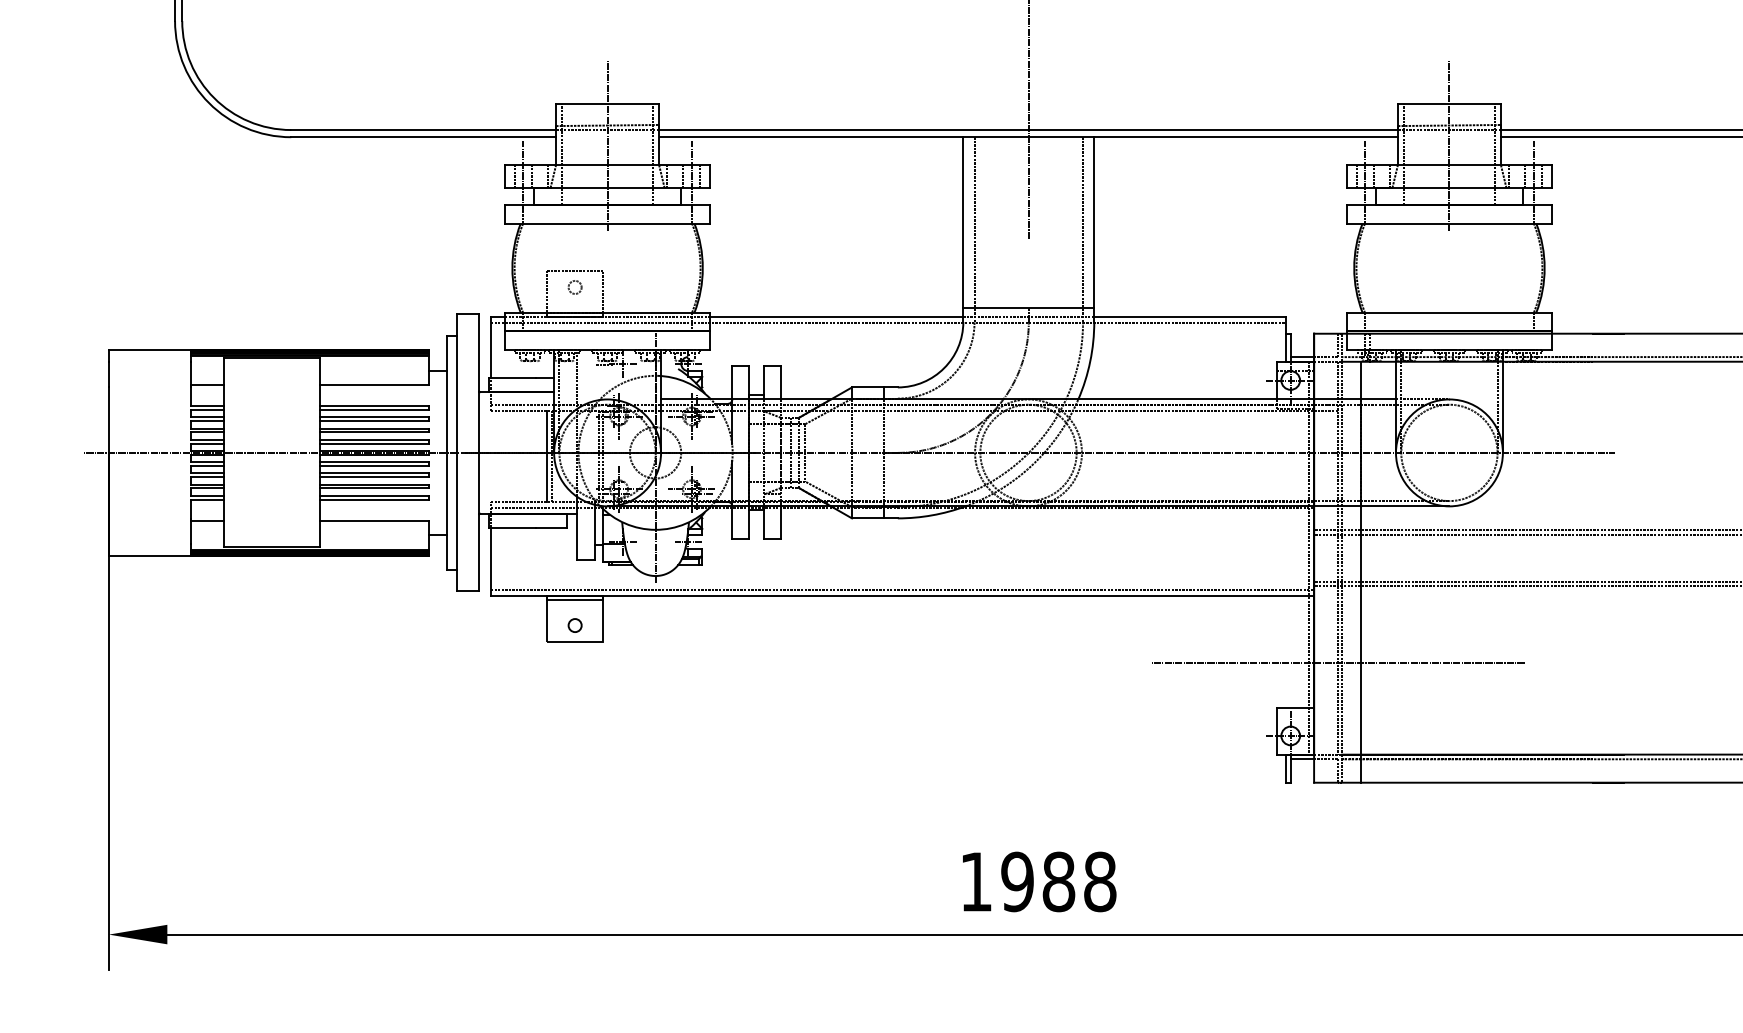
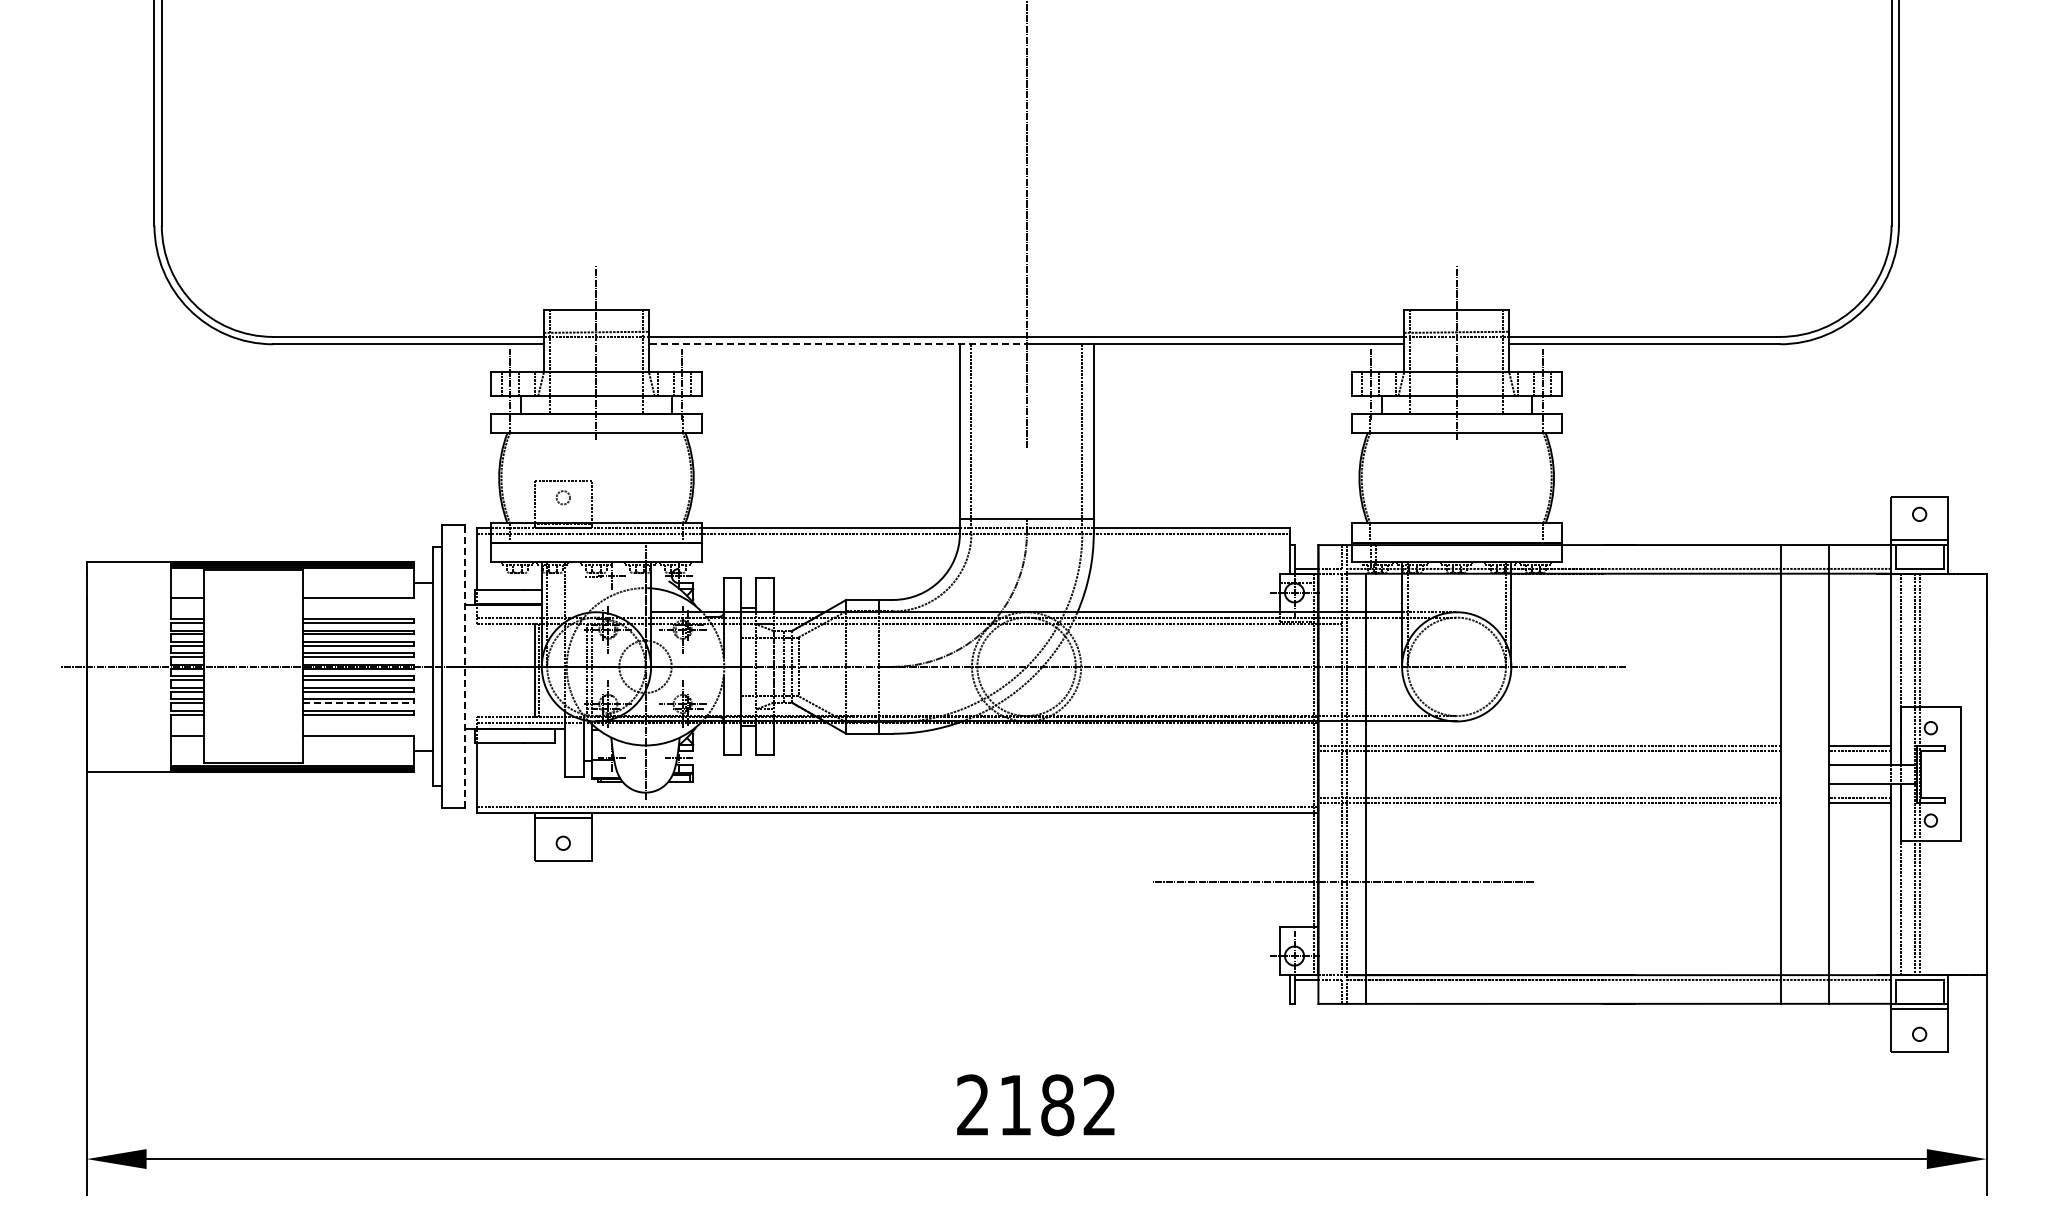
line: (844, 137) -> (838, 344), solid -> dashed
line: (479, 452) -> (465, 666), solid -> dashed
line: (374, 488) -> (358, 703), solid -> dashed
text: (1038, 882) -> (1036, 1105), 1988 -> 2182

